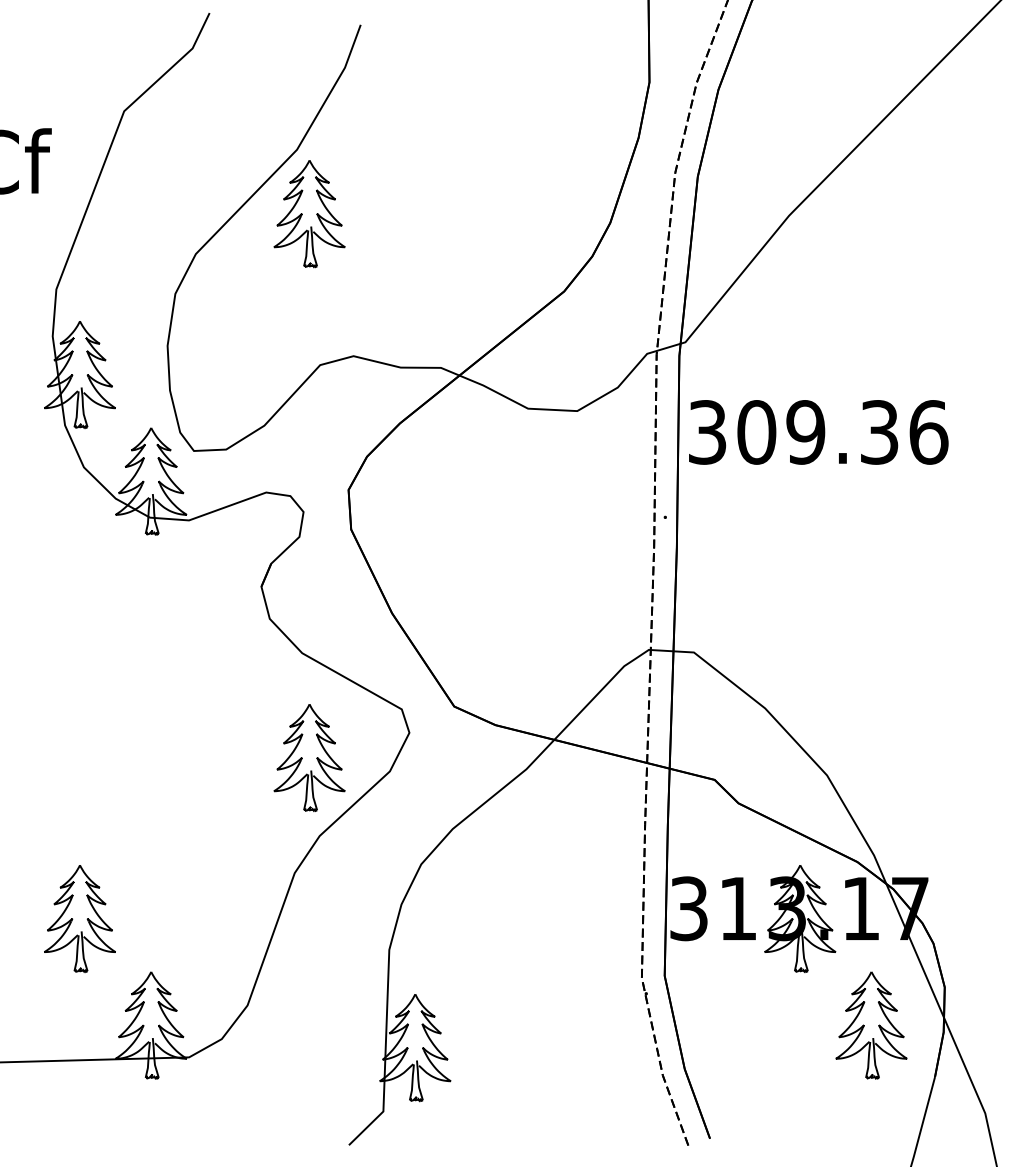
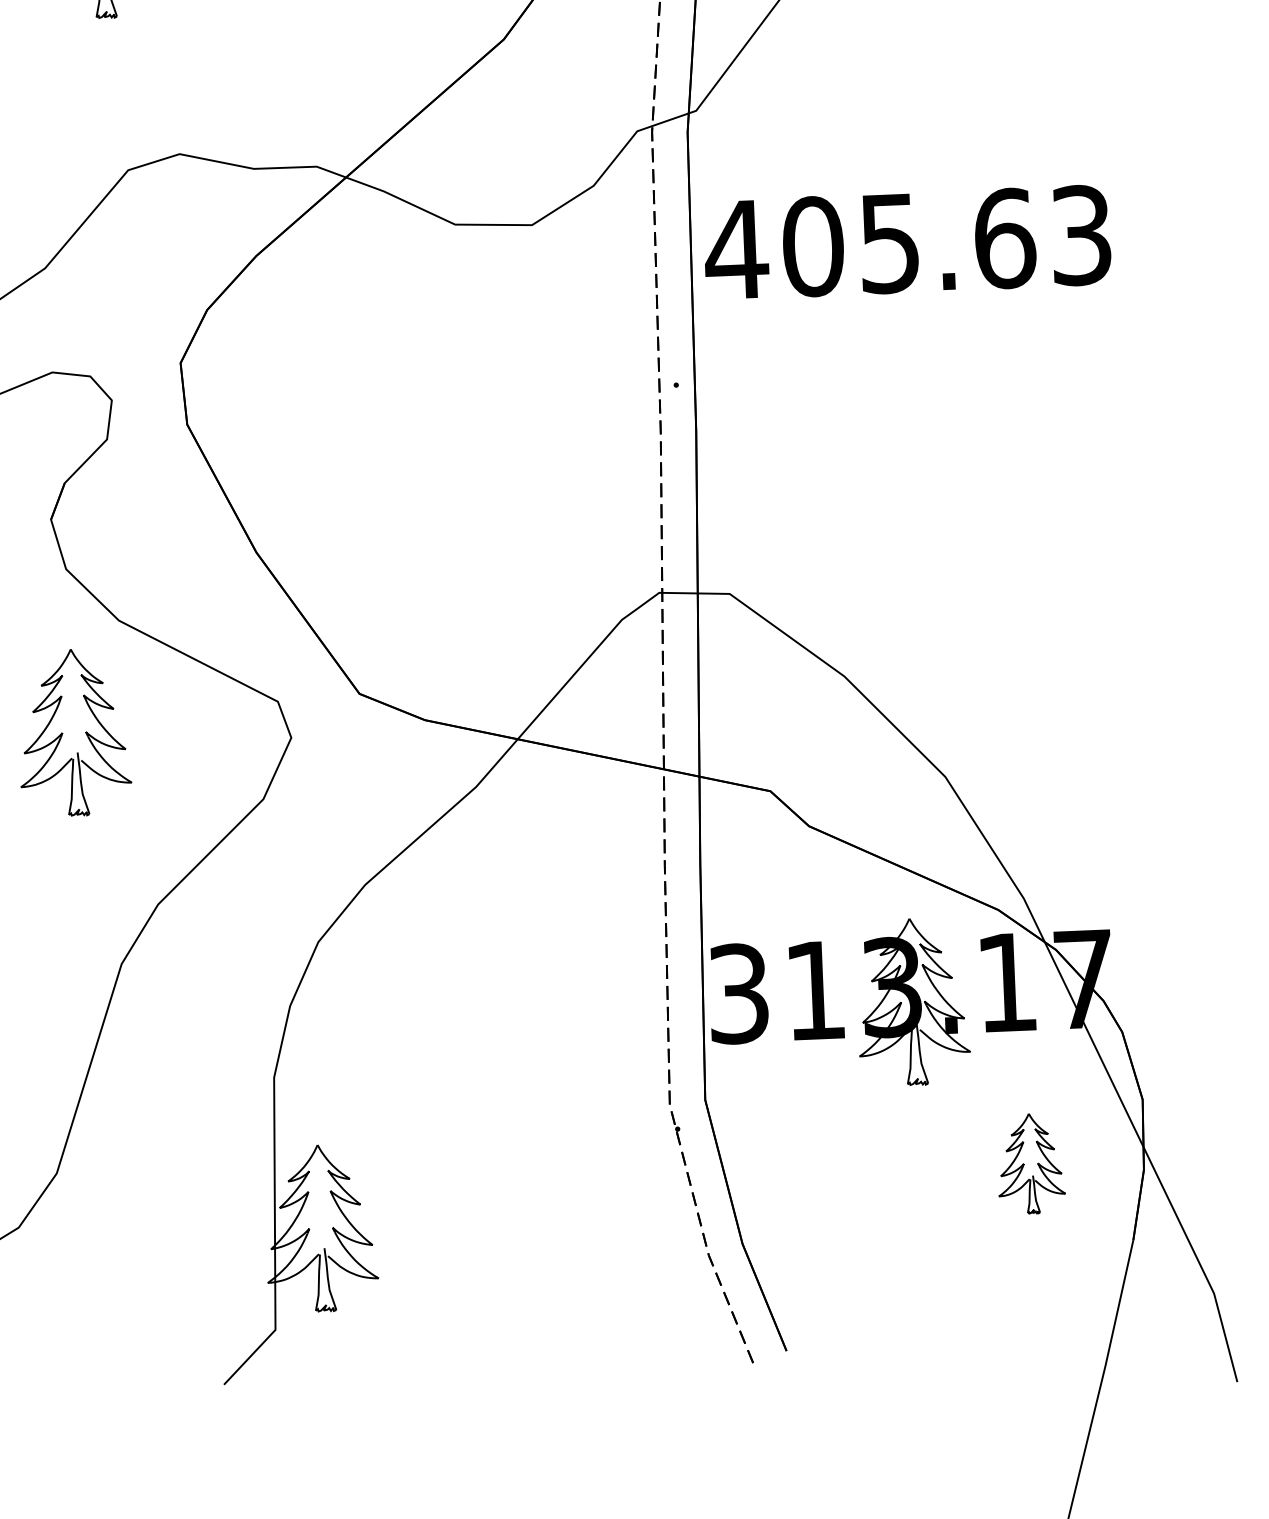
text: (817, 432) -> (907, 242), 309.36 -> 405.63
part: (309, 757) -> (74, 732), moved
part: (871, 1025) -> (1030, 1163), size x0.6

